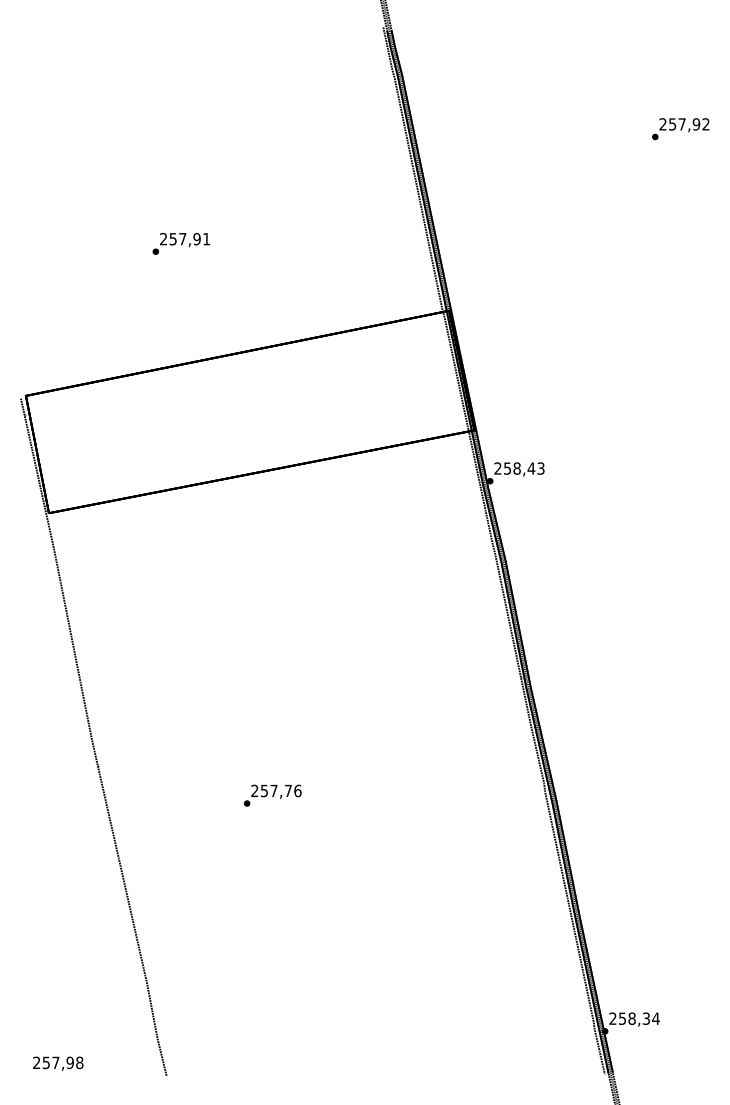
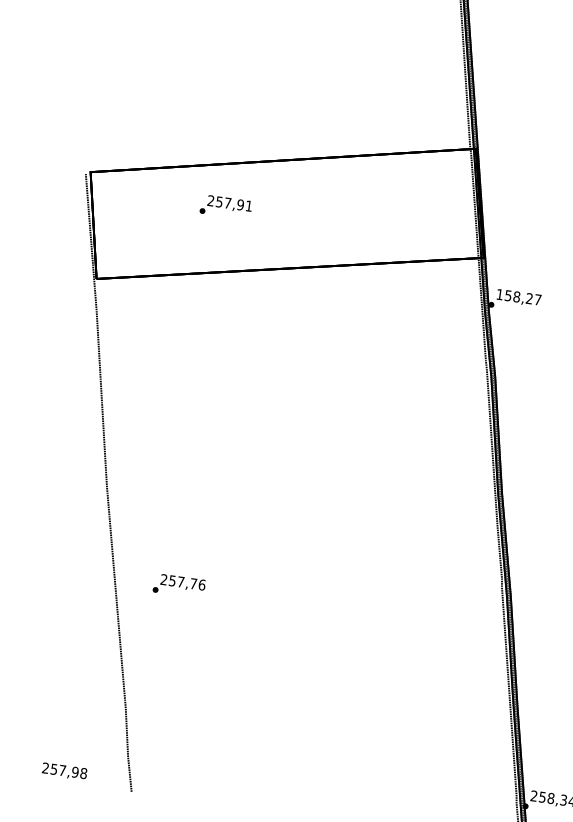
text: (180, 243) -> (225, 206), moved
text: (519, 468) -> (518, 297), 258,43 -> 158,27
text: (272, 795) -> (179, 585), moved
text: (58, 1063) -> (64, 771), moved

